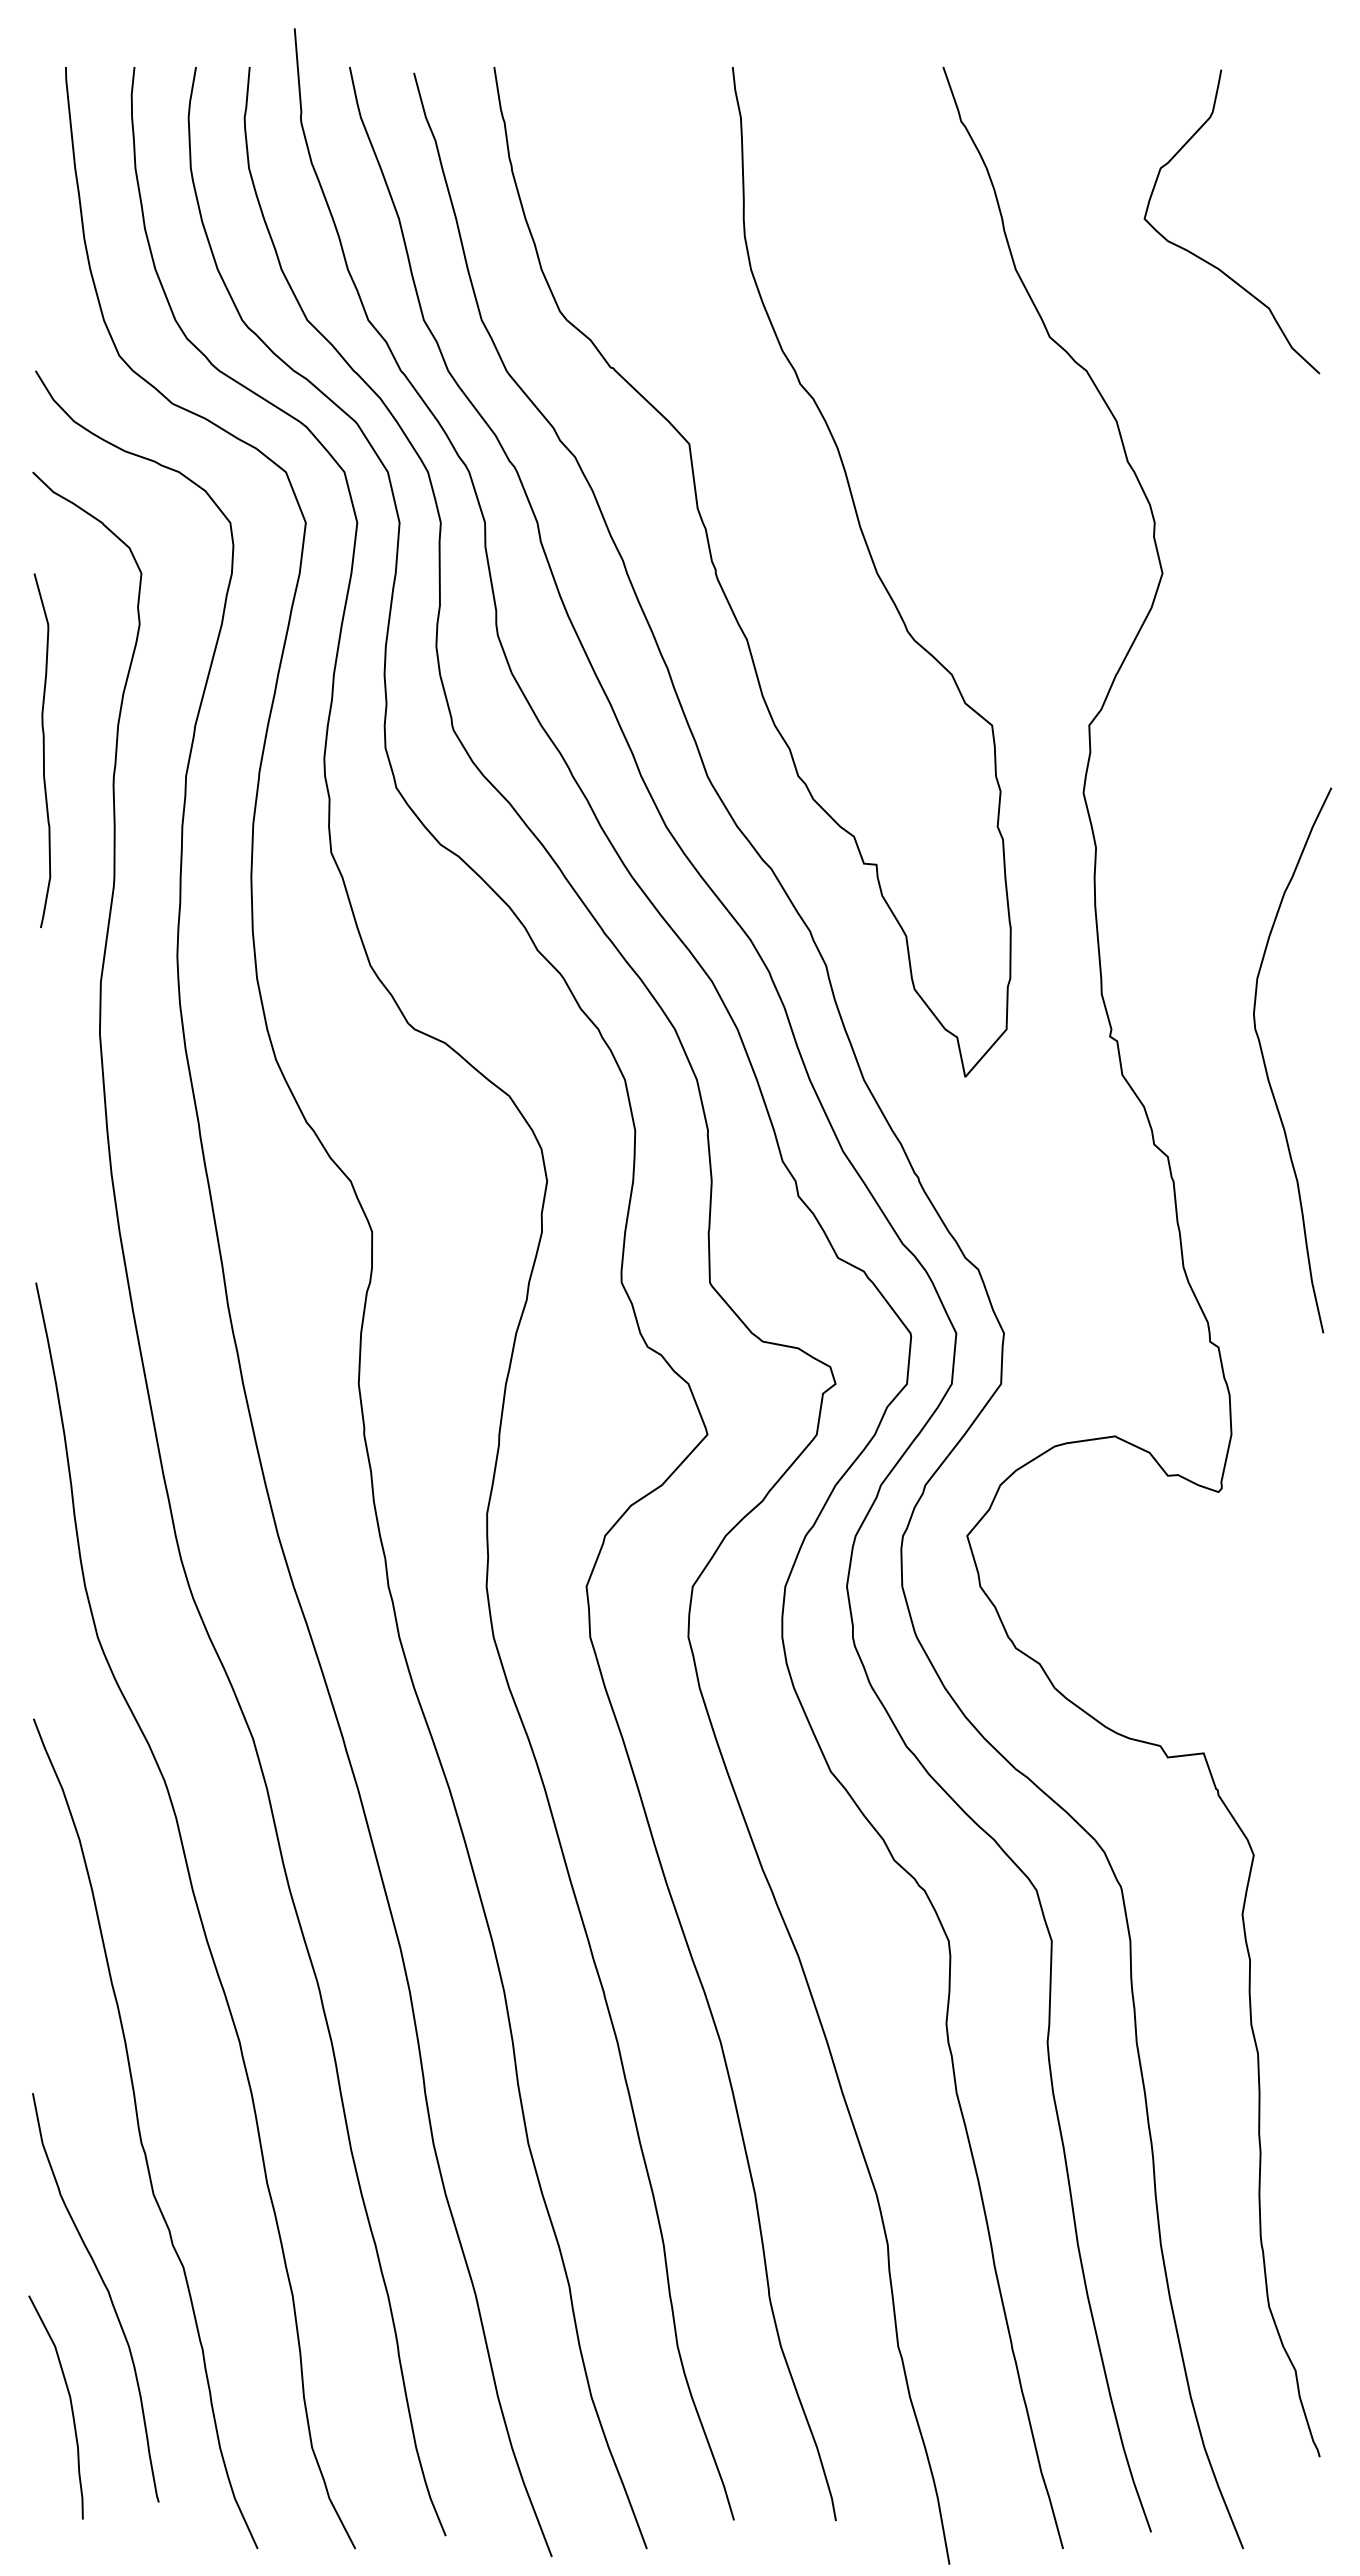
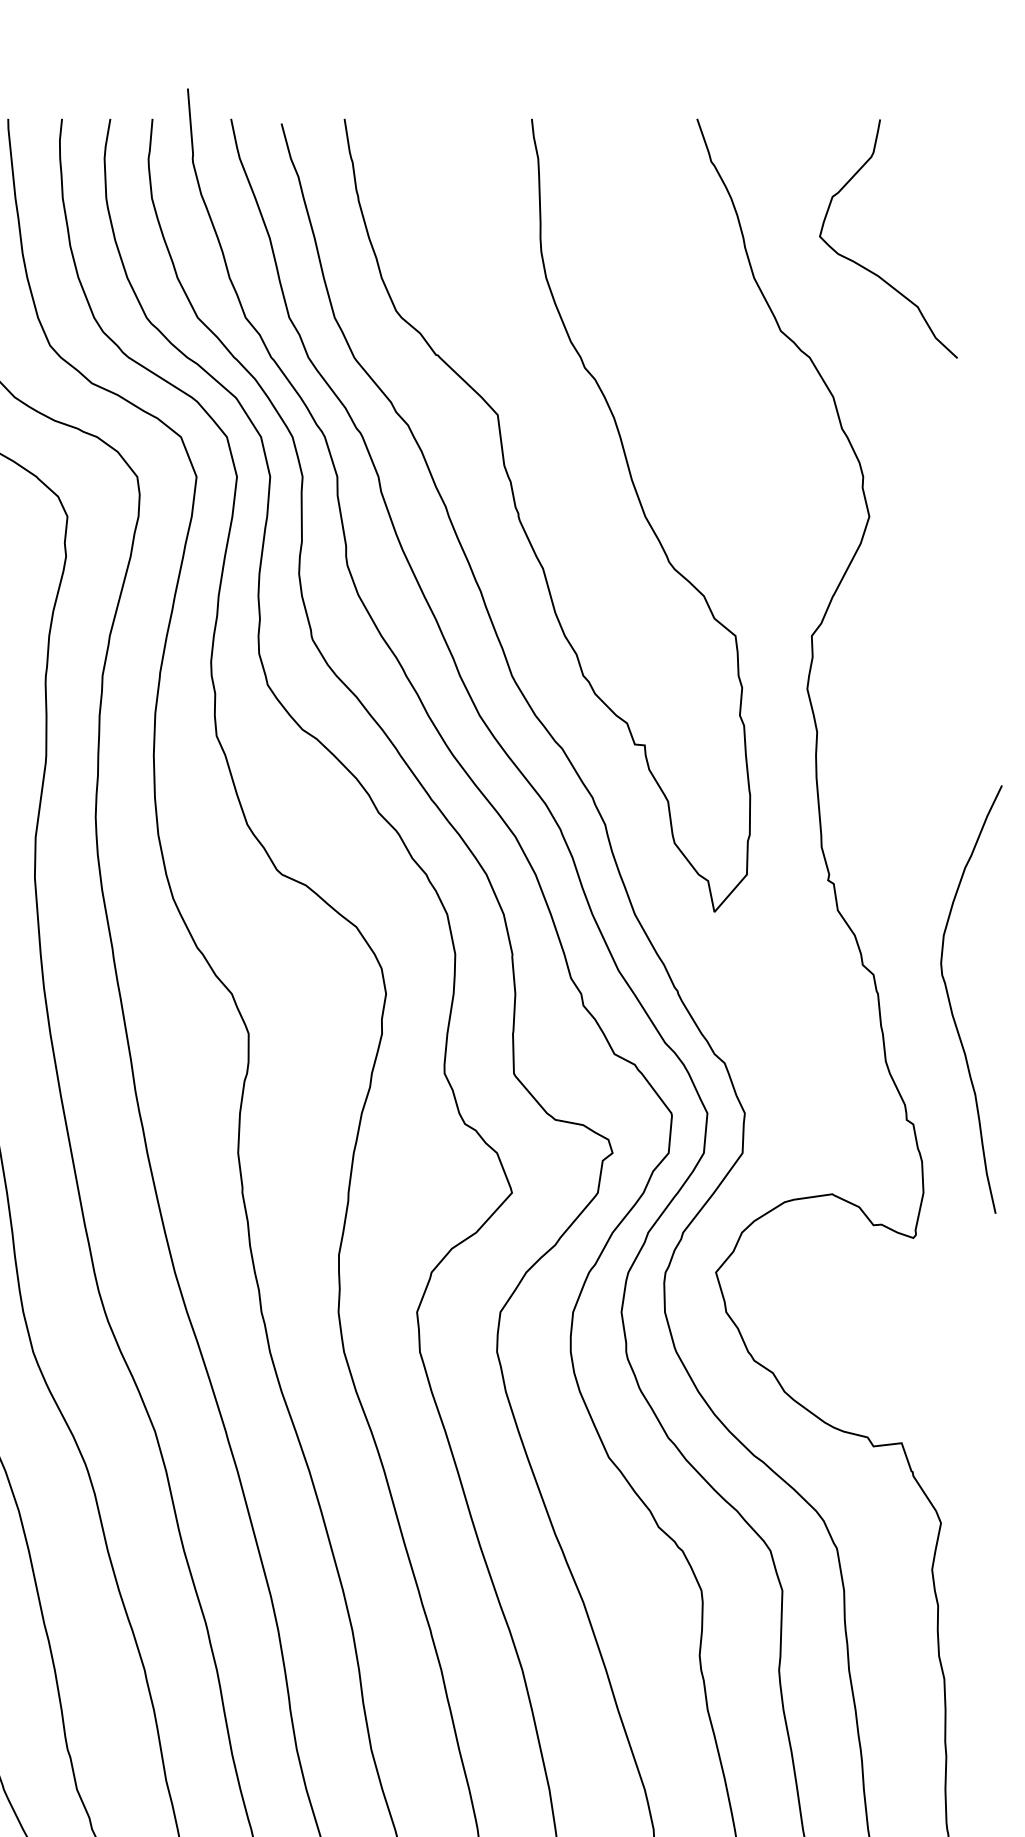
curve: (1206, 260) -> (868, 269), moved
curve: (1266, 1066) -> (951, 1004), moved

